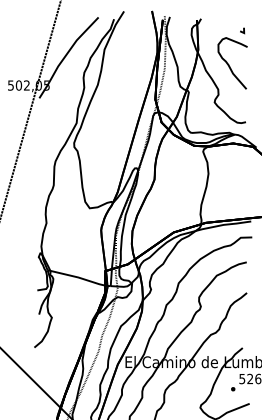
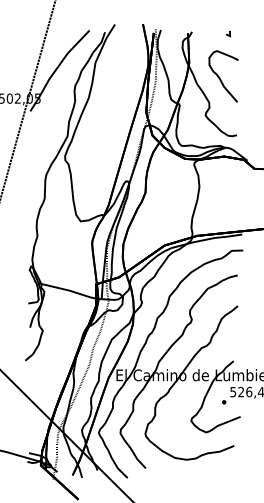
line: (243, 30) -> (229, 33), moved

